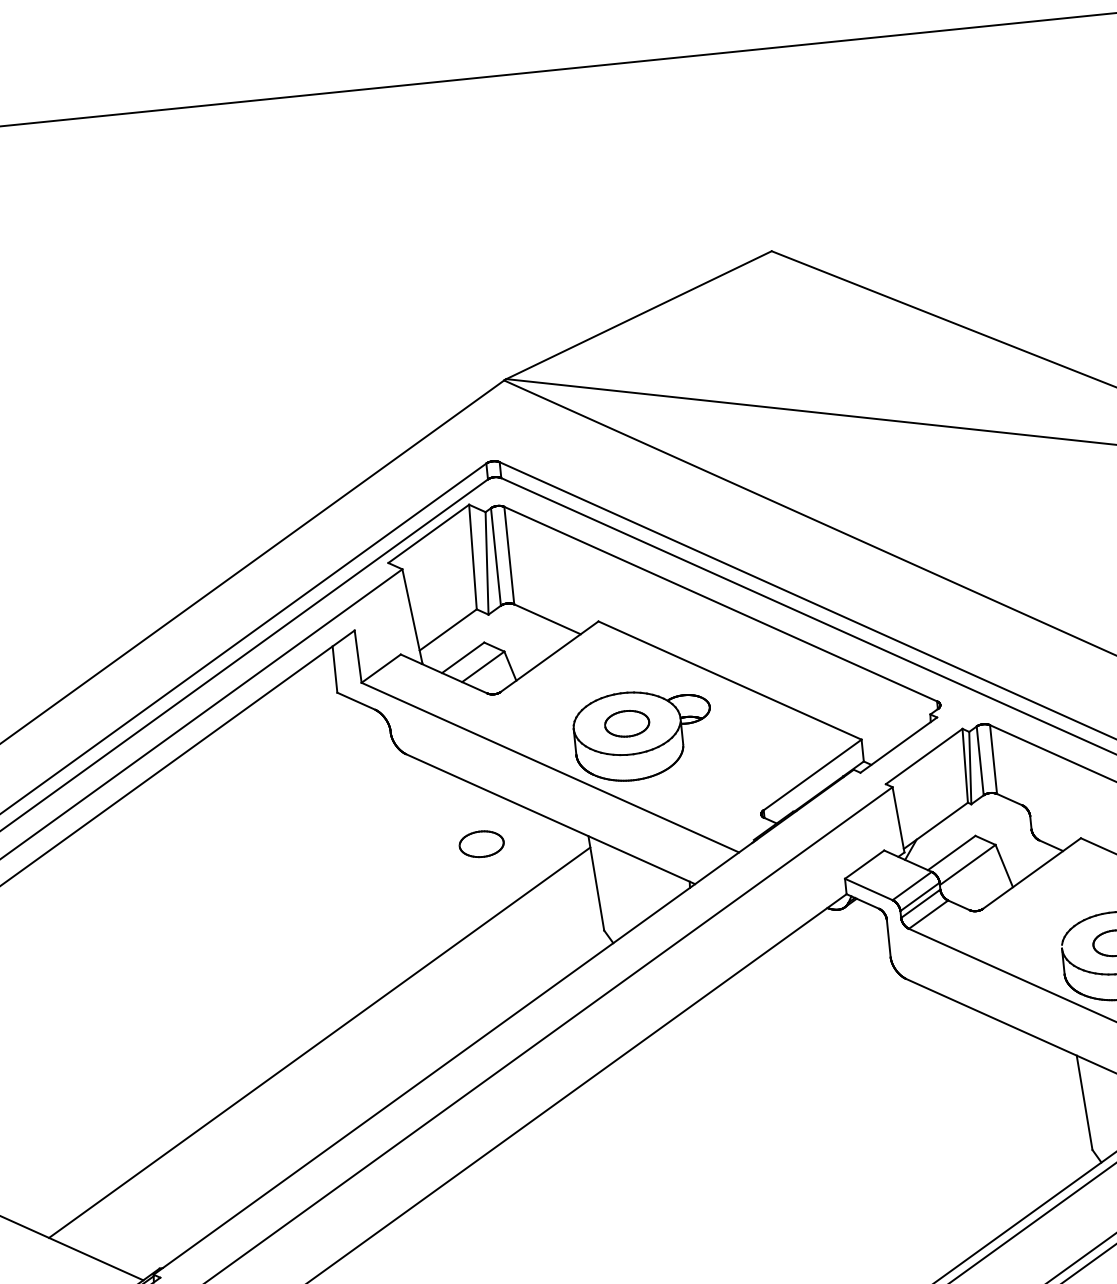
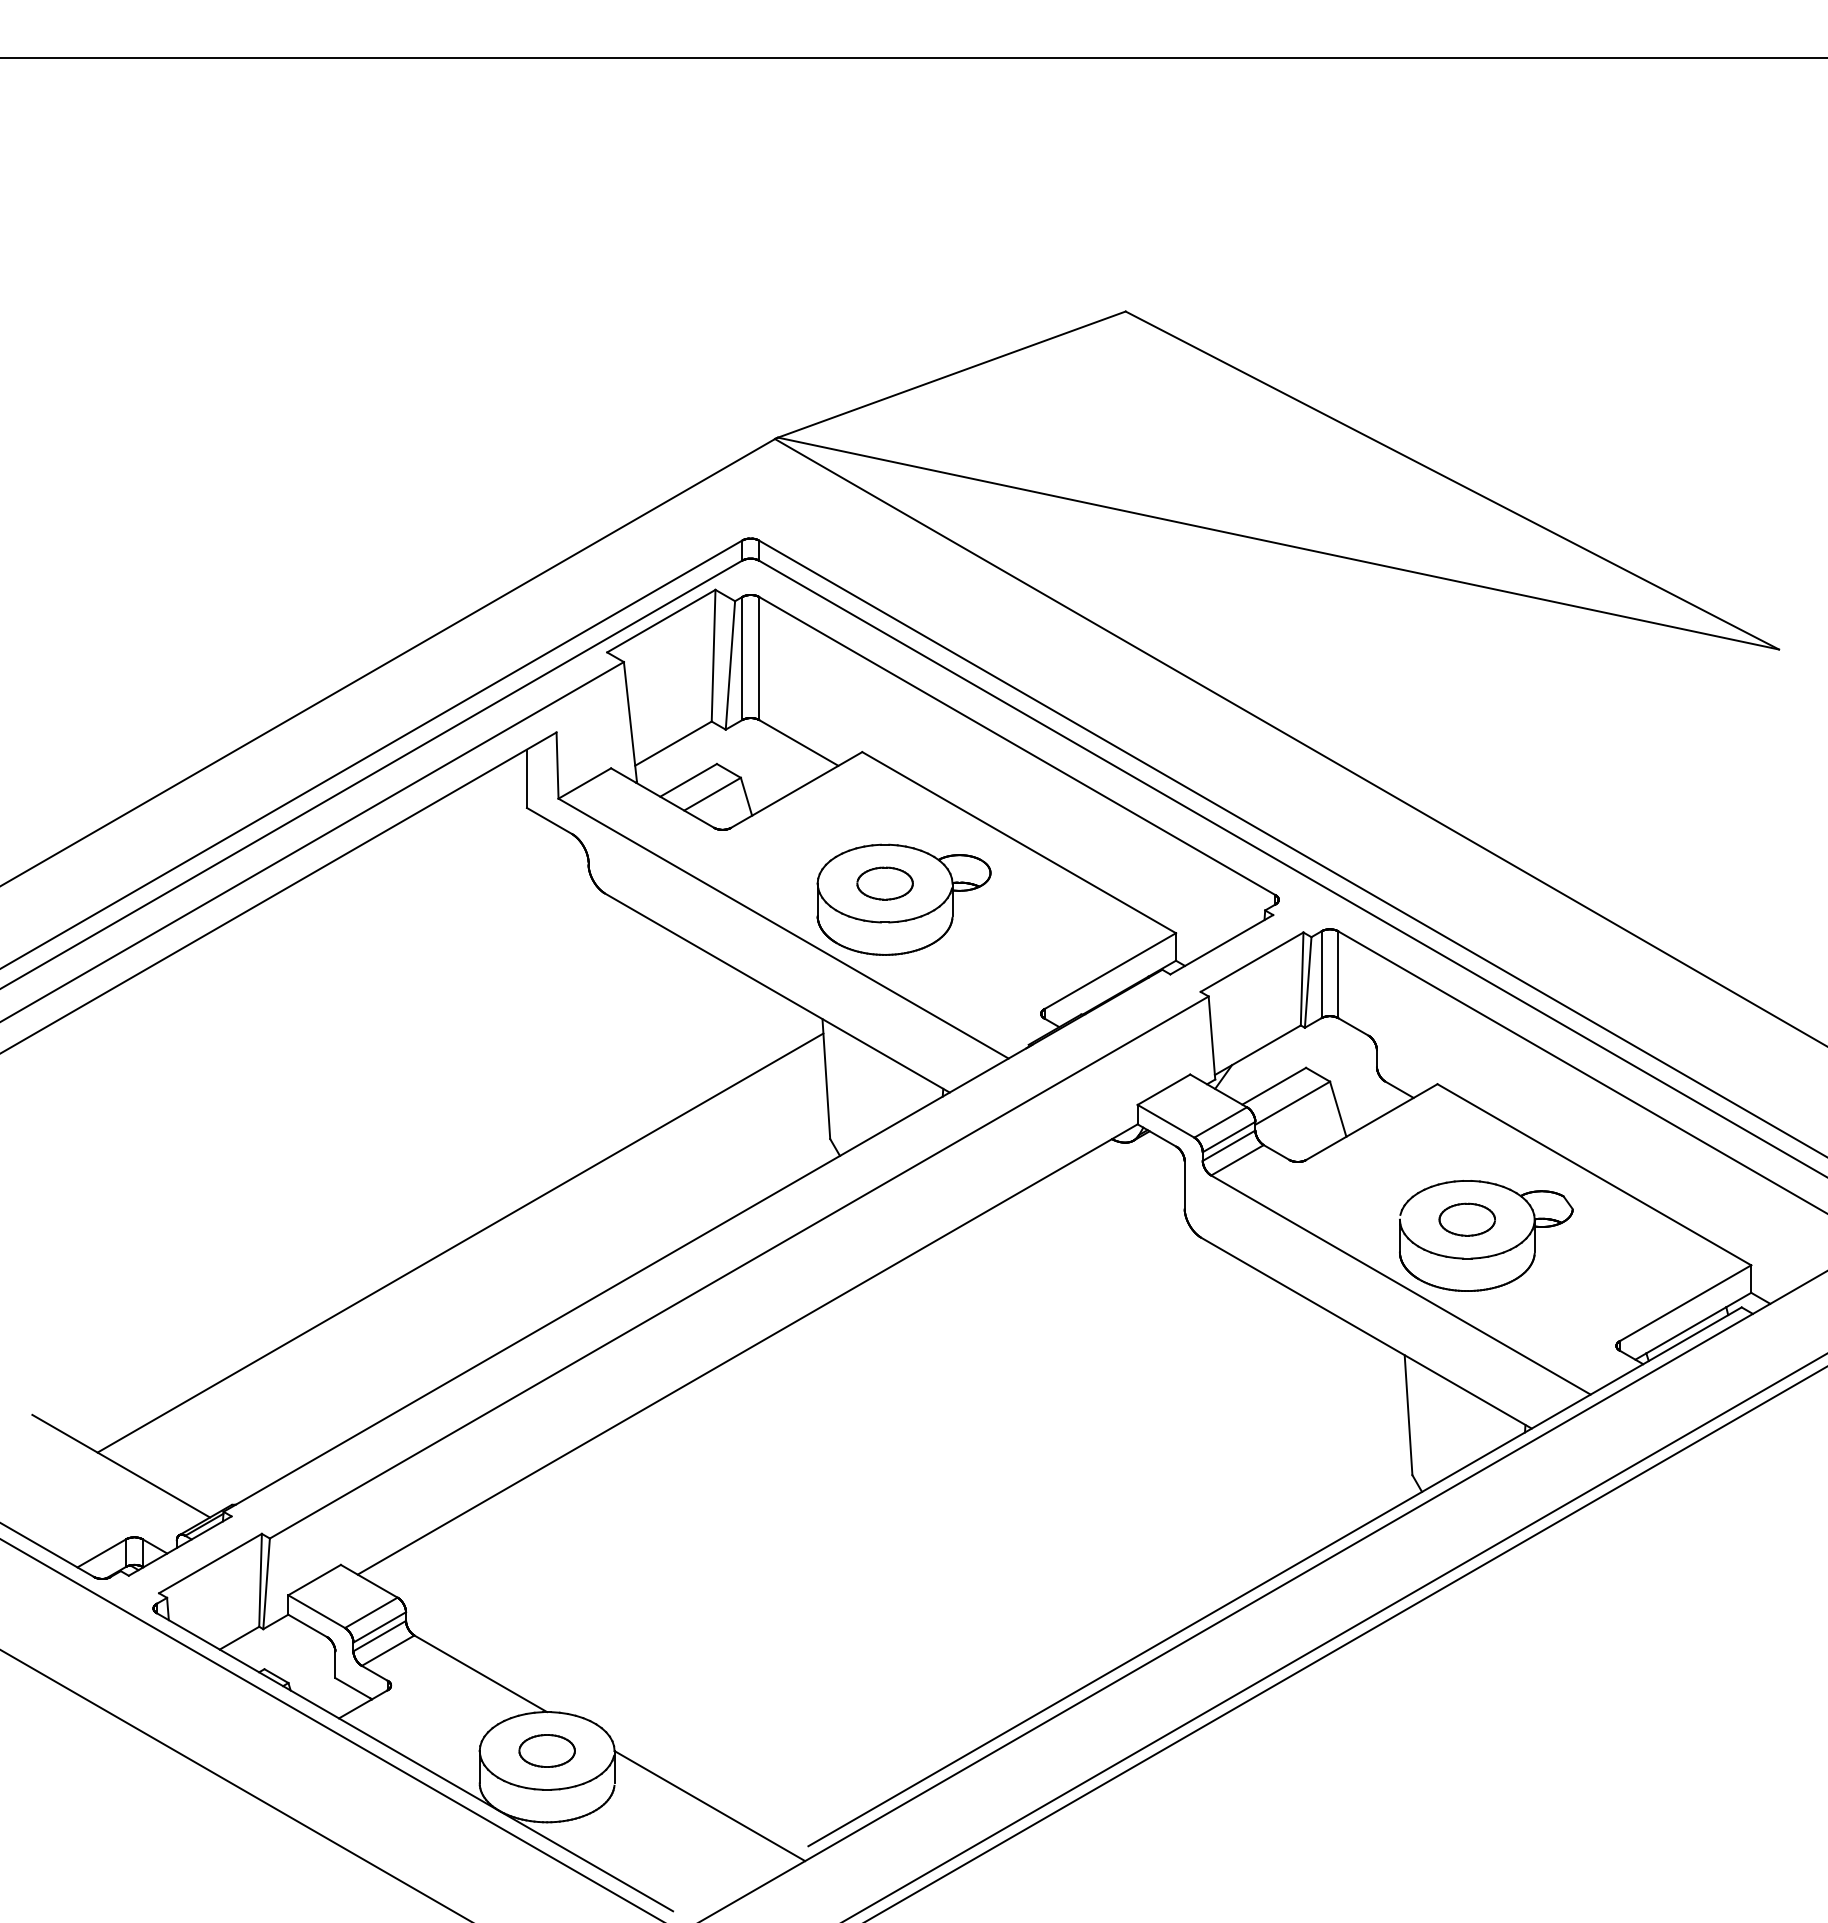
part: (481, 844) -> (687, 1015), removed

